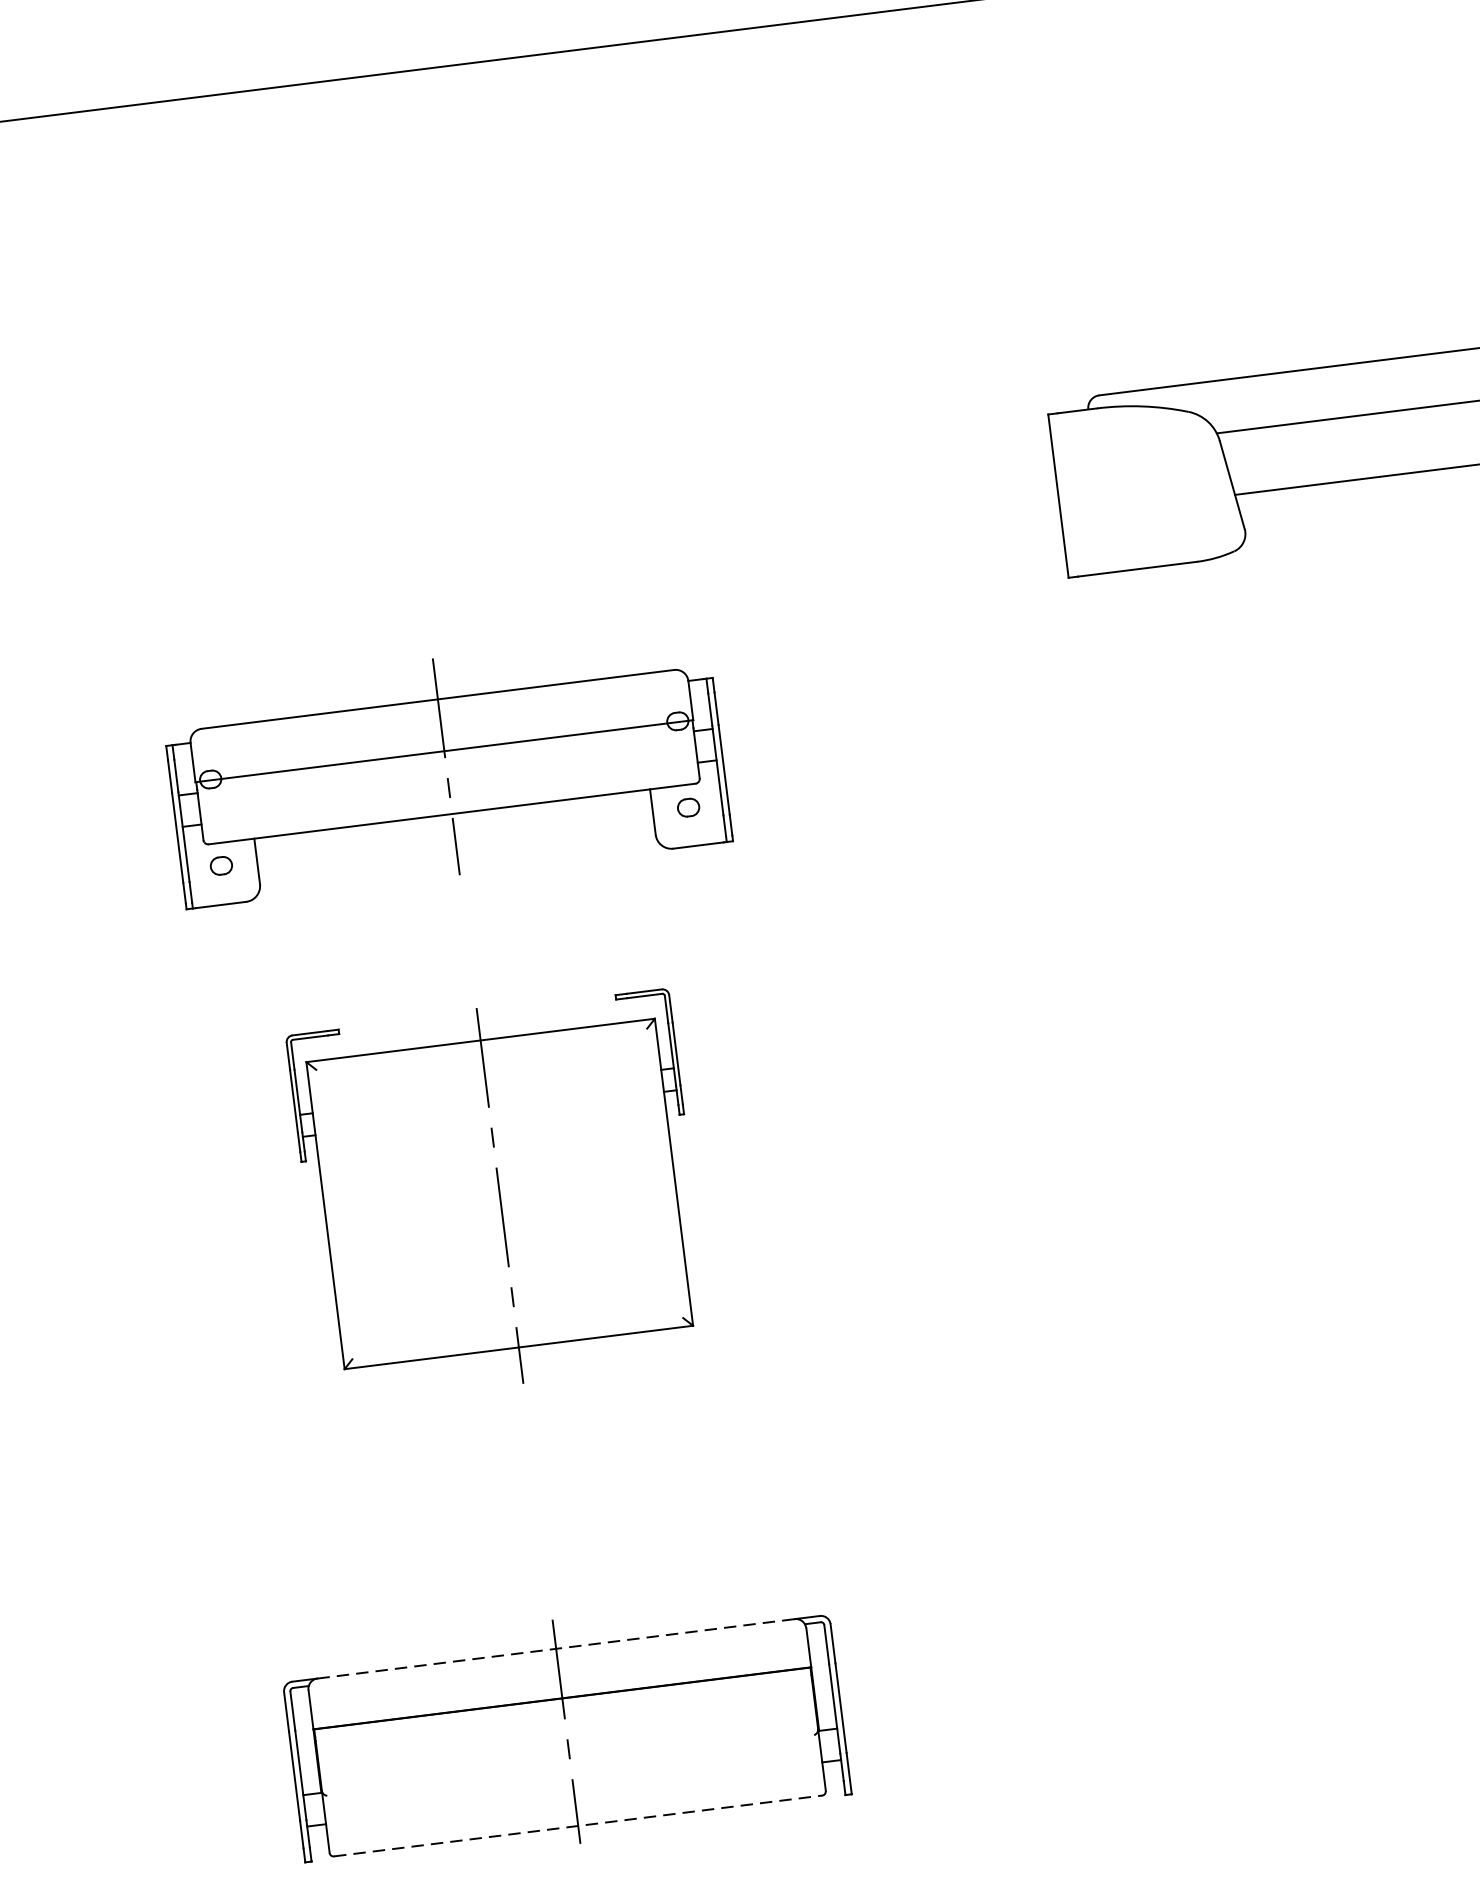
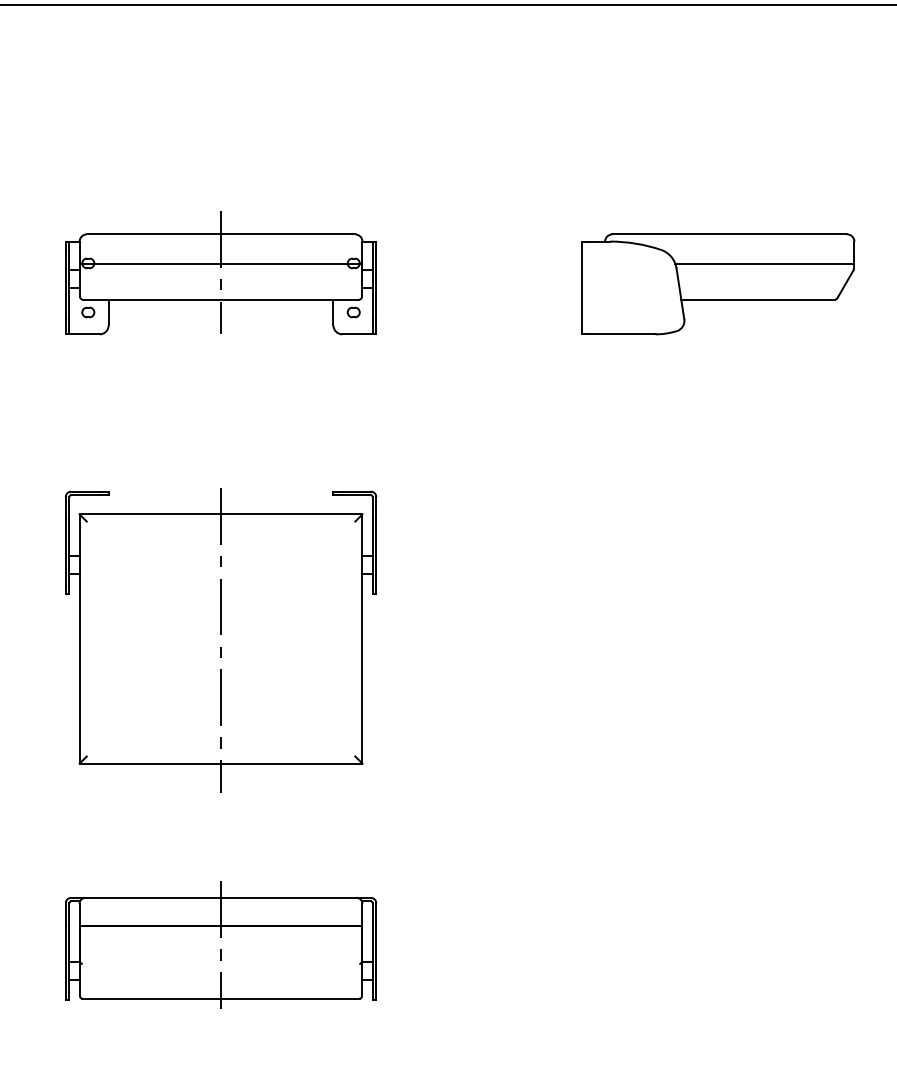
part: (445, 768) -> (220, 273), moved
part: (500, 1195) -> (221, 640), size x1.43
line: (555, 1648) -> (220, 897), dashed -> solid
line: (579, 1825) -> (221, 998), dashed -> solid

